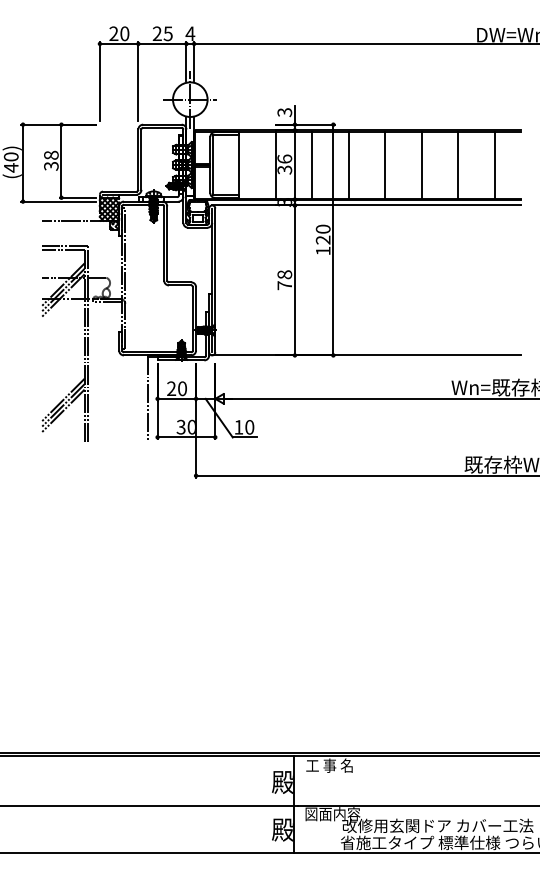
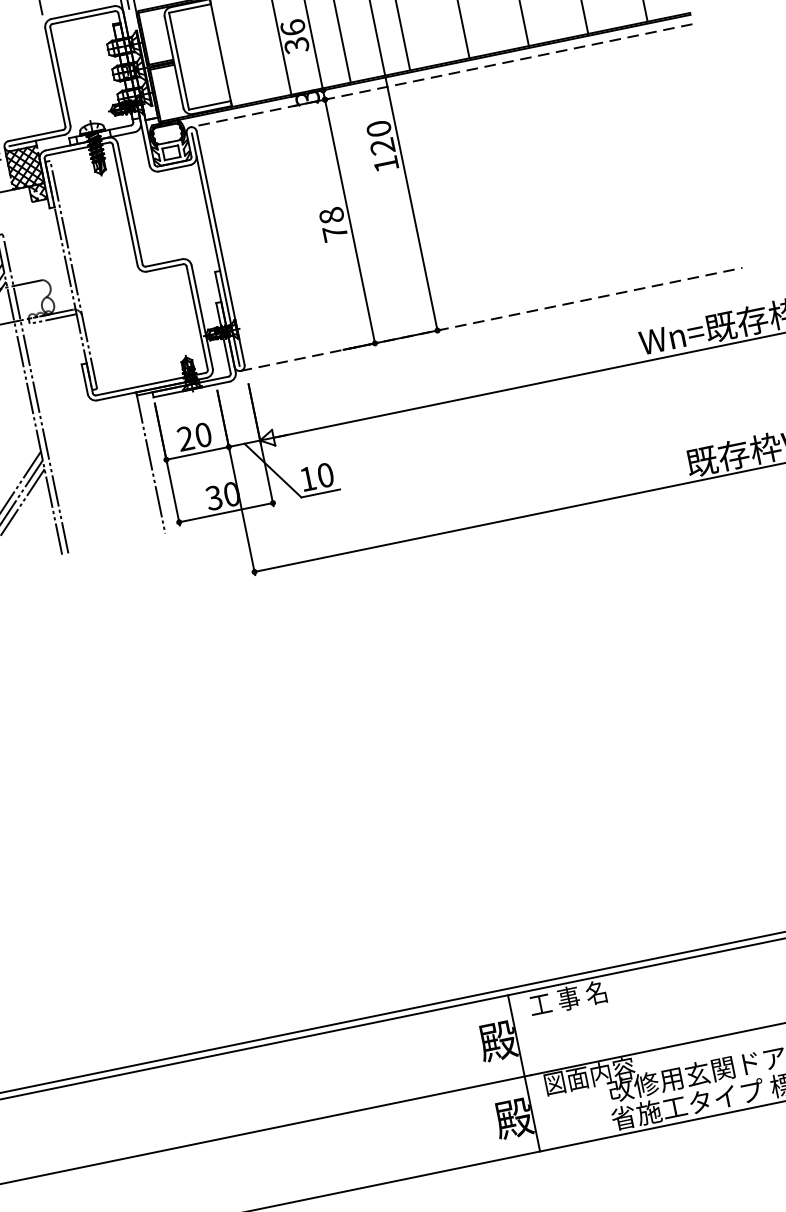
line: (366, 205) -> (441, 75), solid -> dashed
line: (367, 355) -> (492, 319), solid -> dashed

